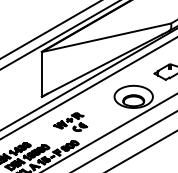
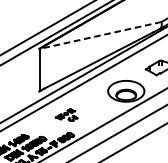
line: (105, 37) -> (99, 35), solid -> dashed
part: (70, 121) -> (66, 114), size x0.7

